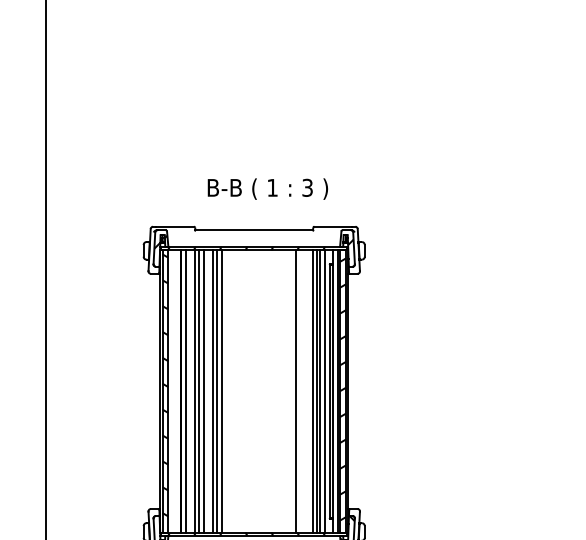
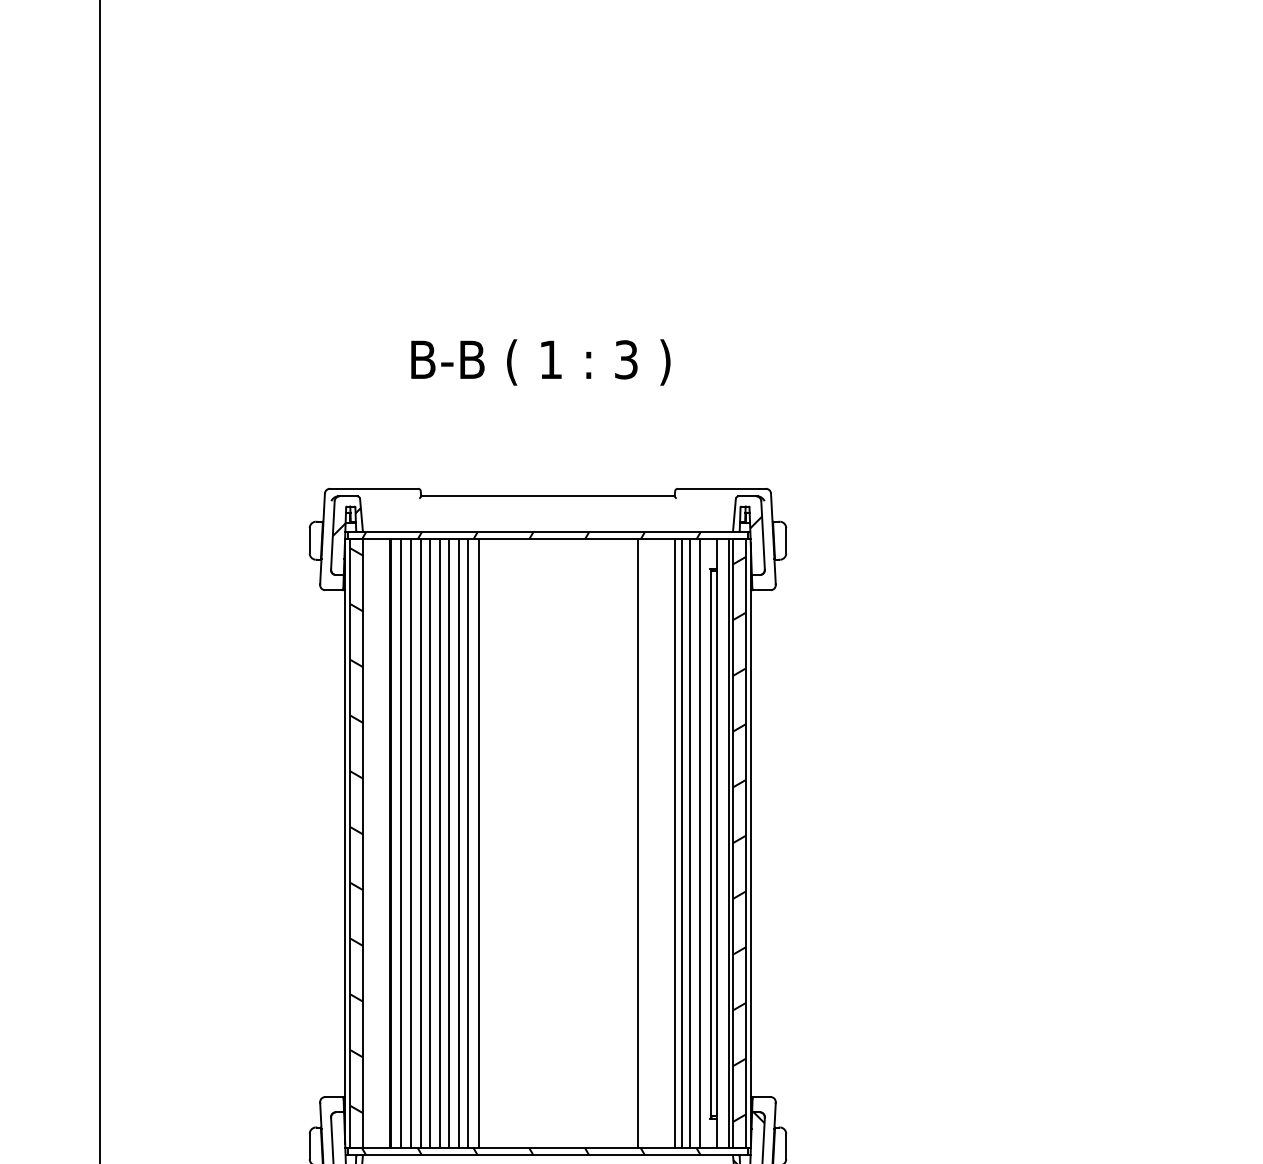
text: (267, 188) -> (539, 361), moved
line: (190, 391) -> (410, 843), added
line: (208, 391) -> (449, 843), added

